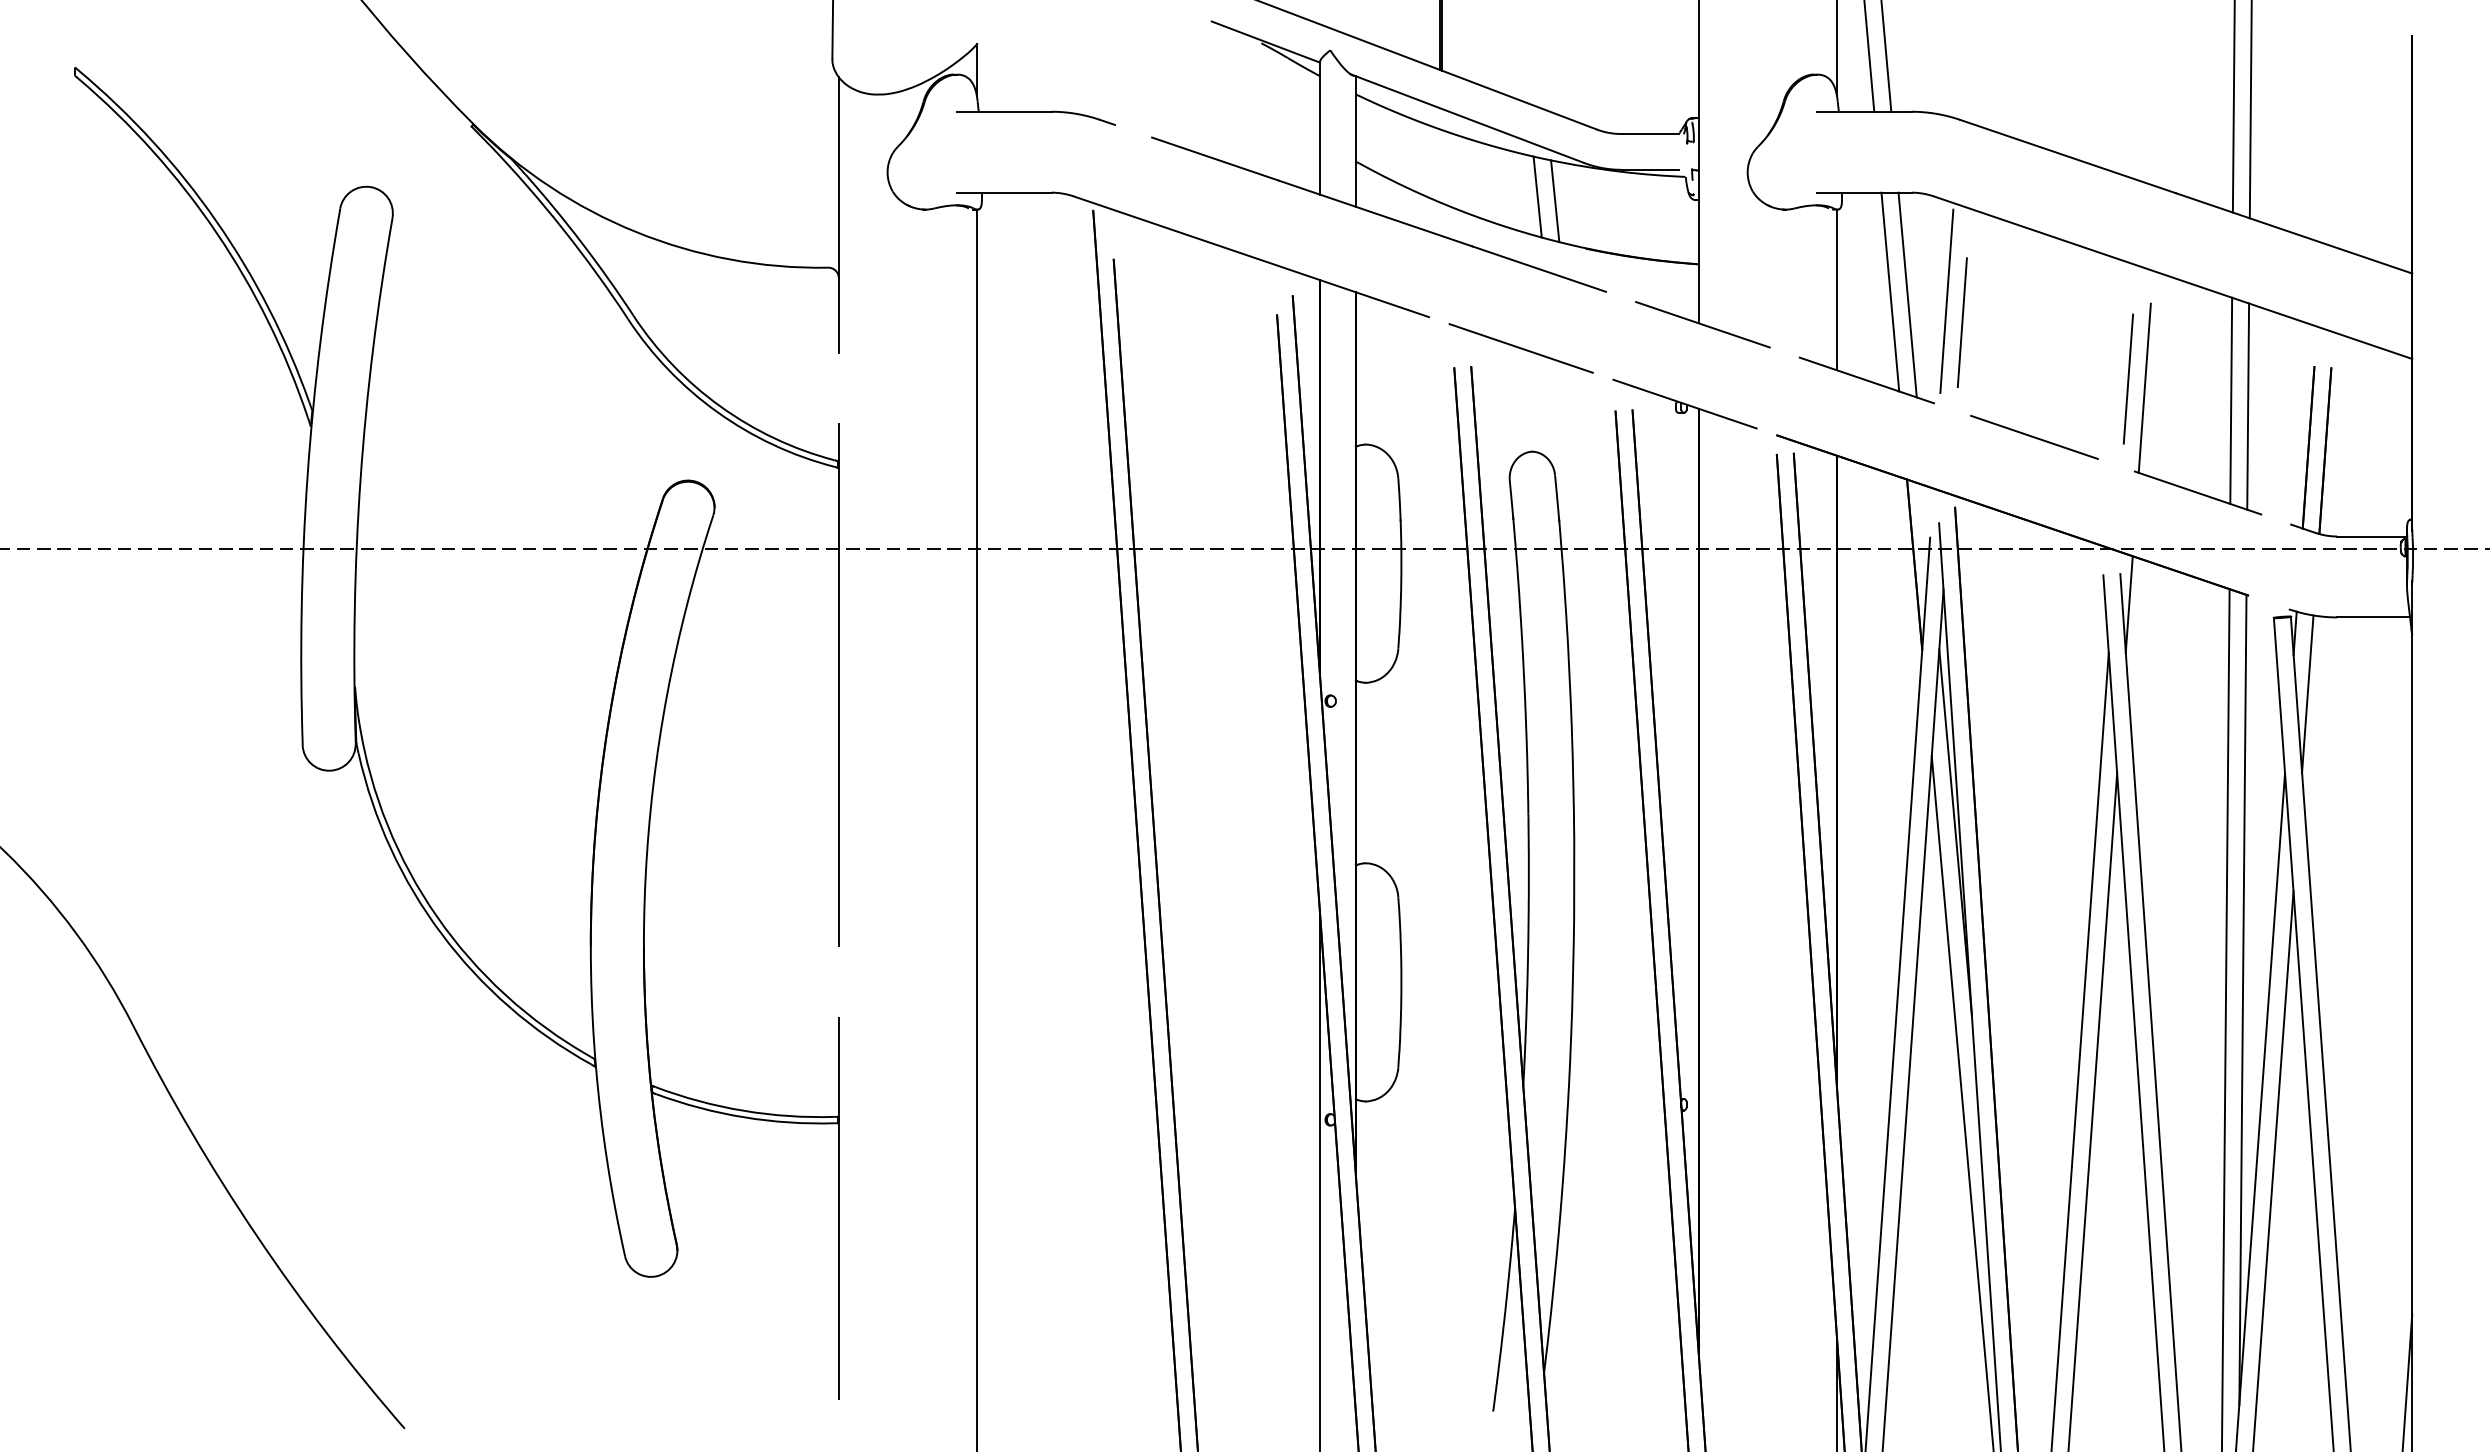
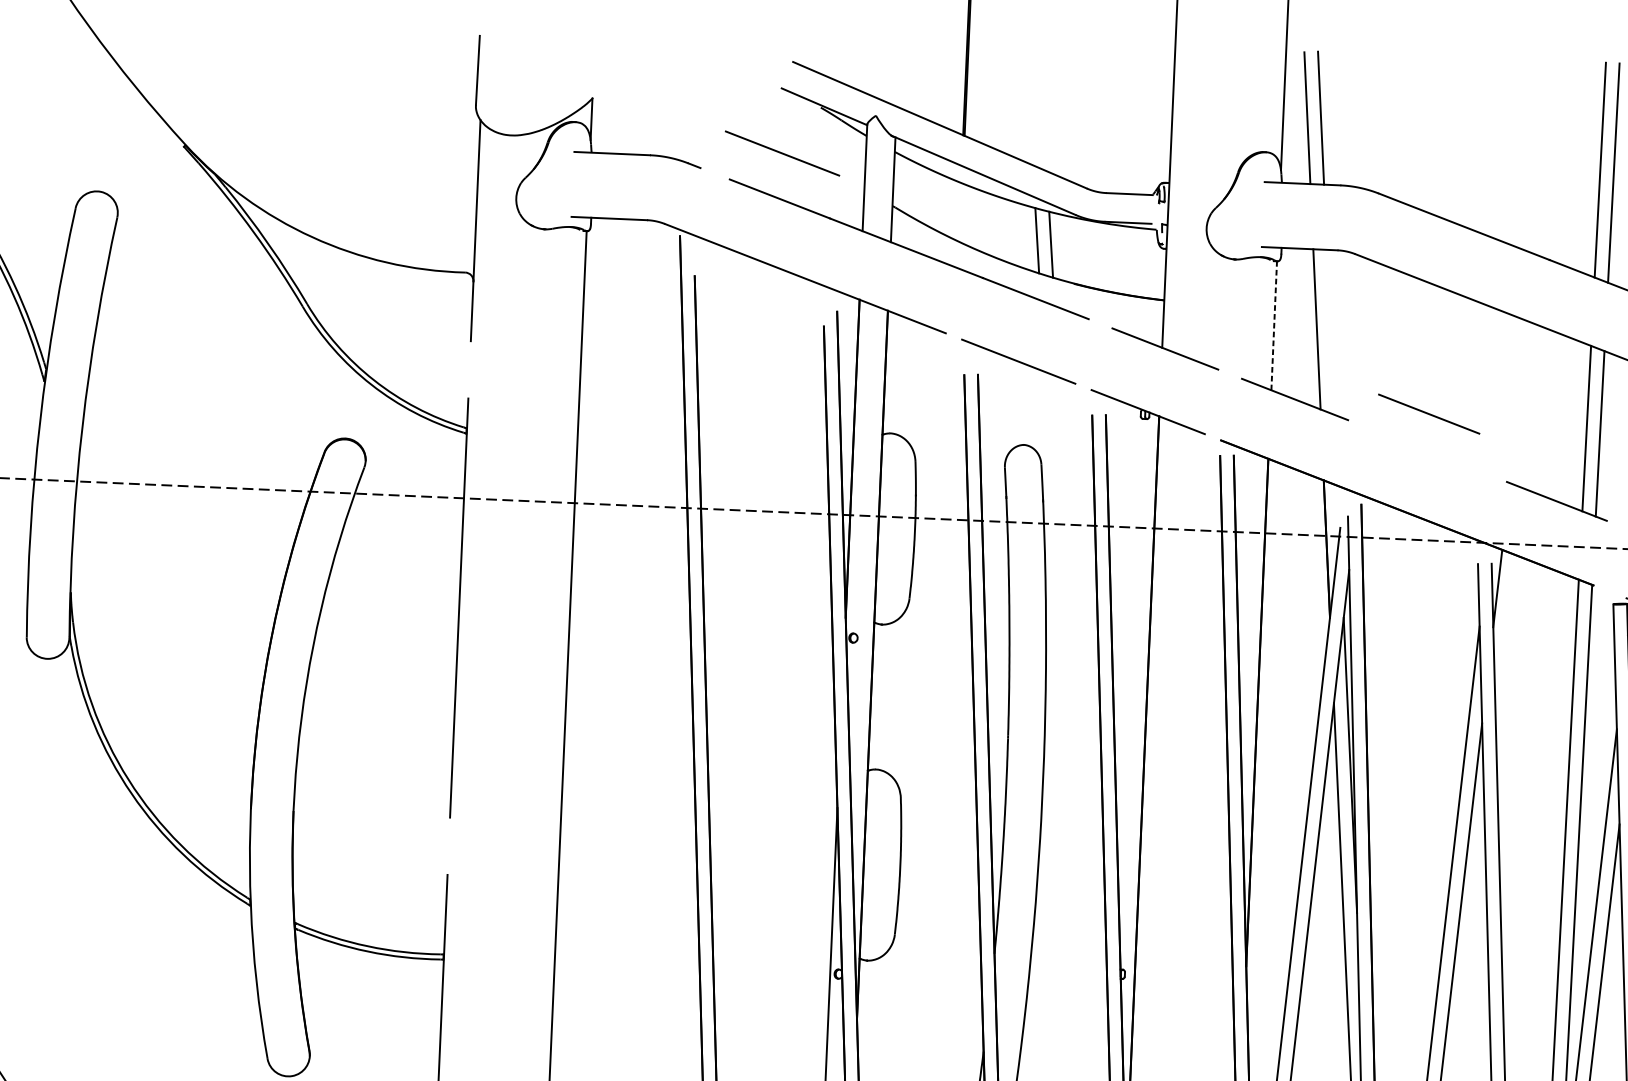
line: (1215, 102) -> (781, 153), added
line: (1836, 289) -> (1273, 325), solid -> dashed
line: (1907, 294) -> (1330, 331), removed
line: (1946, 301) -> (1361, 338), removed
line: (1961, 322) -> (1373, 356), removed
line: (2128, 378) -> (1505, 407), removed
line: (2144, 387) -> (1517, 414), removed
line: (2034, 436) -> (1429, 413), moved

